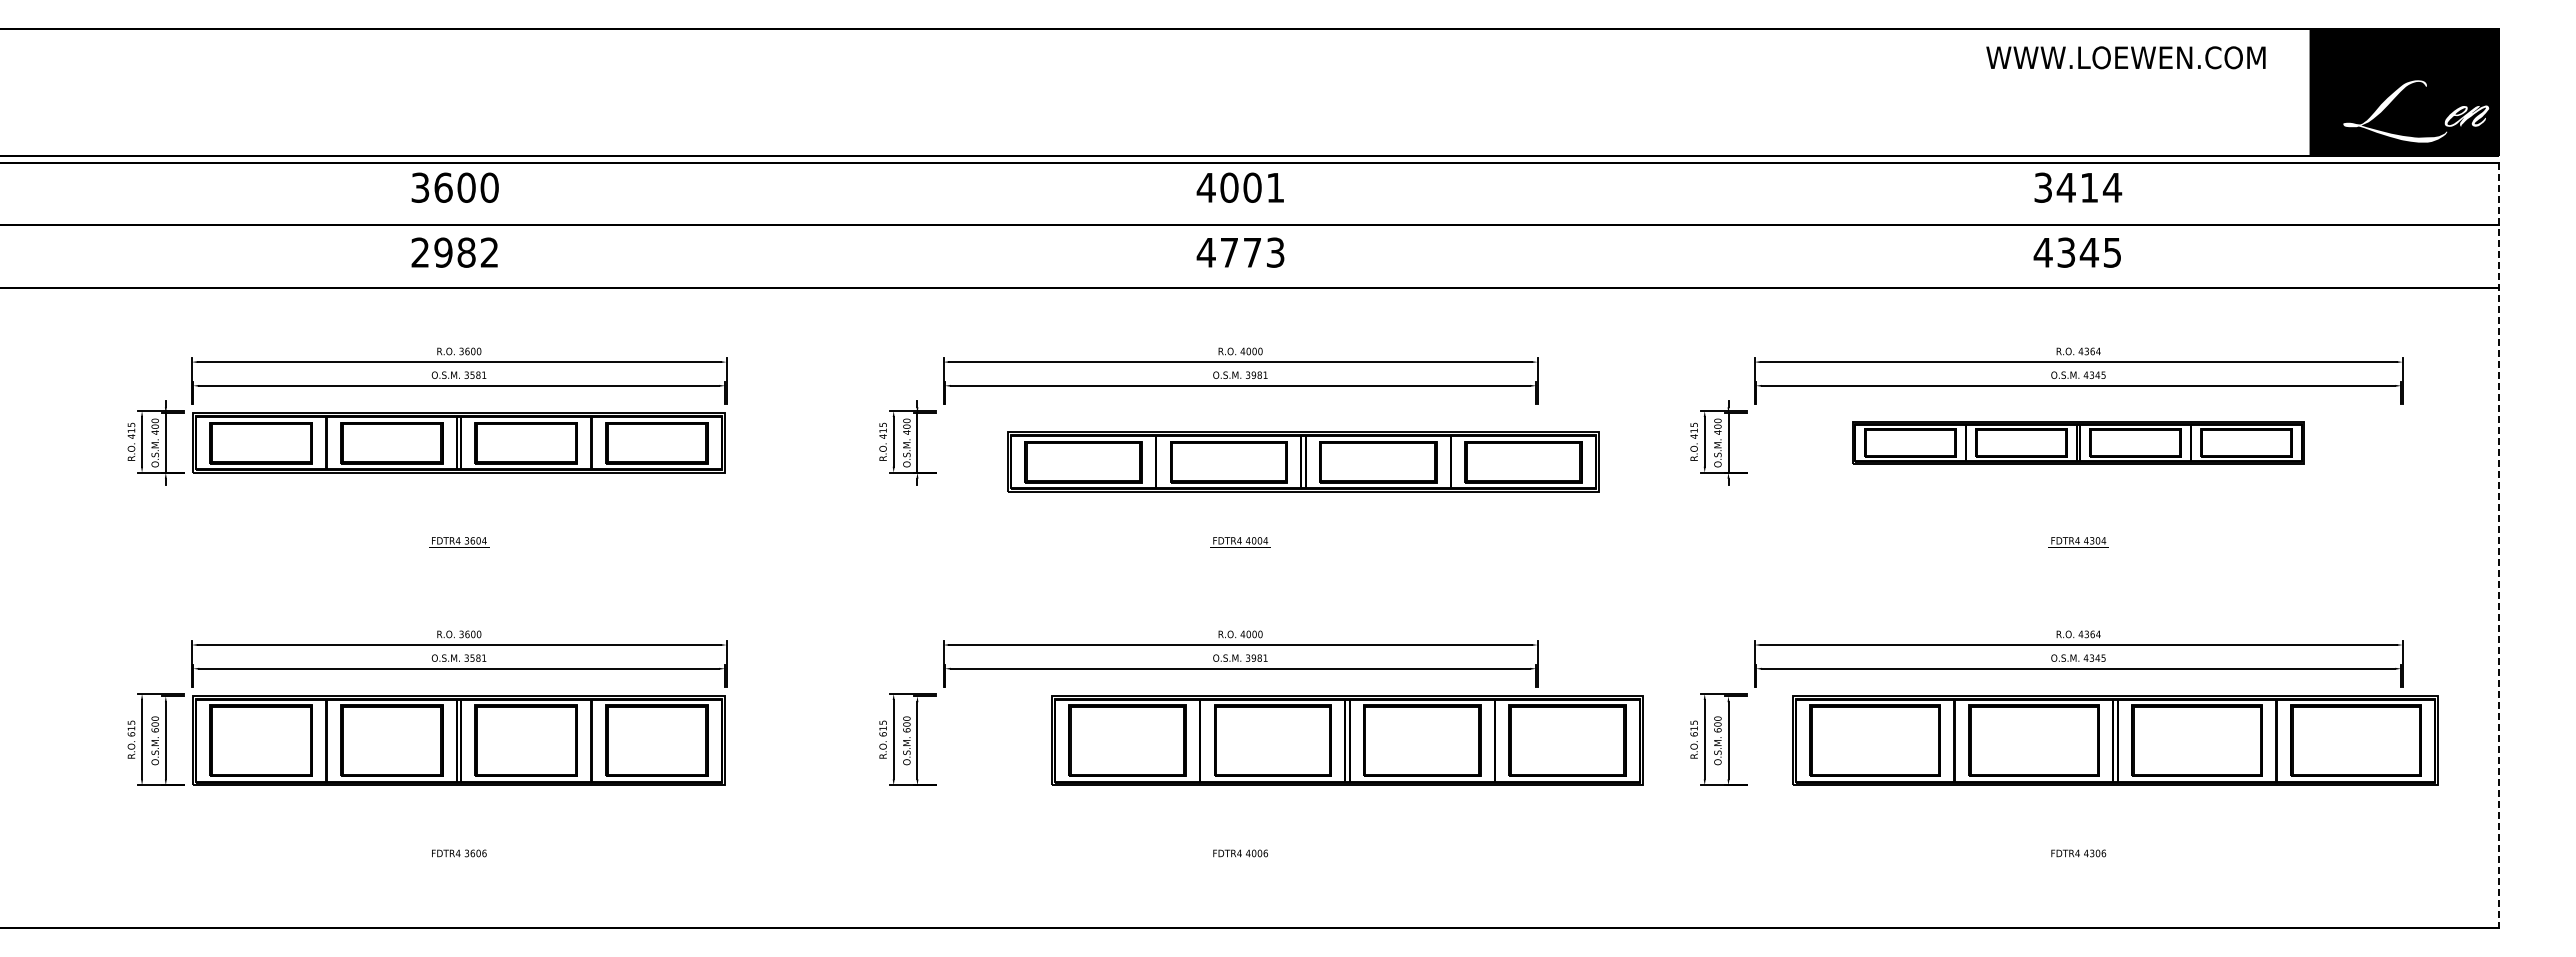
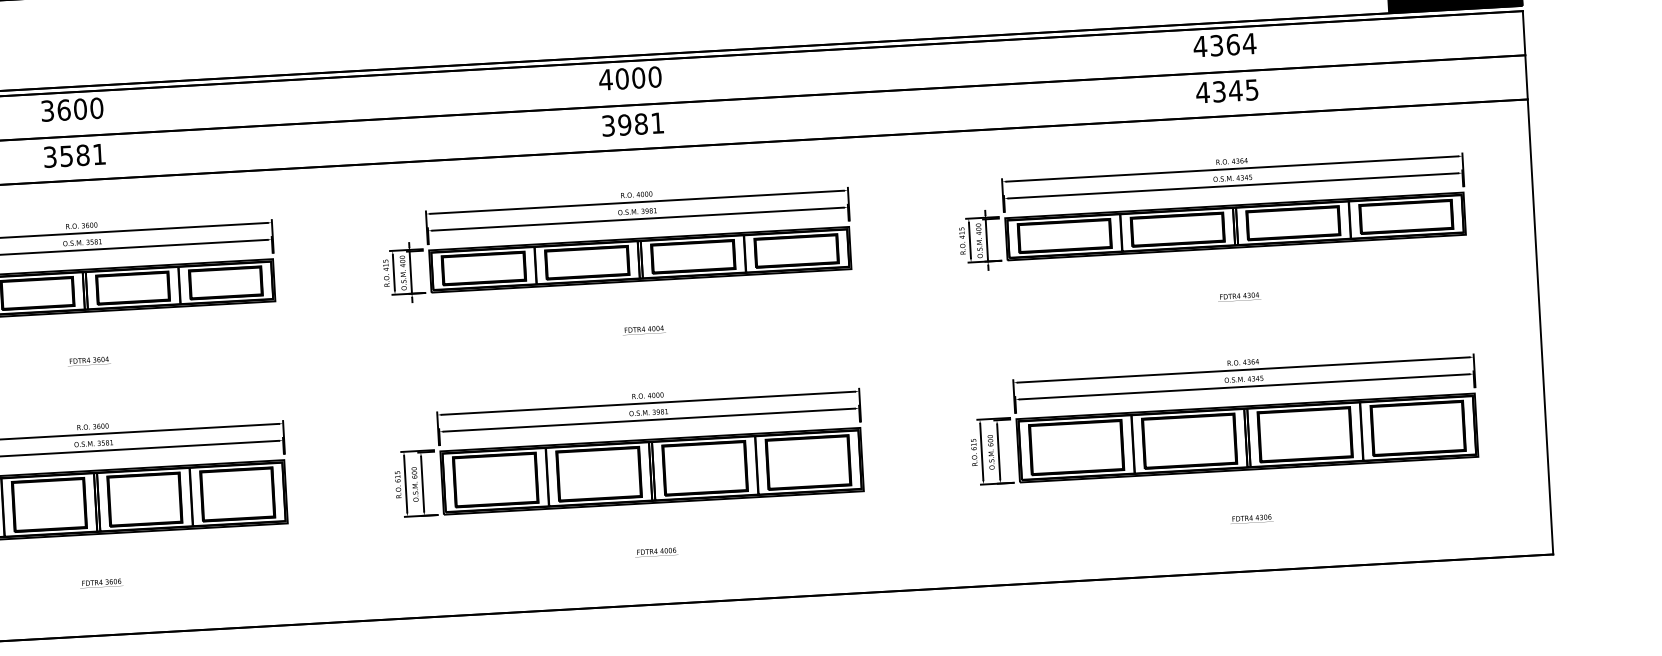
text: (1275, 187) -> (654, 76), 4001 -> 4000
text: (2065, 187) -> (1216, 45), 3414 -> 4364
text: (454, 252) -> (74, 155), 2982 -> 3581
text: (1240, 252) -> (632, 124), 4773 -> 3981
part: (2078, 442) -> (1235, 226), size x1.43
part: (1303, 461) -> (640, 259), moved
line: (2498, 546) -> (1537, 283), dashed -> solid
part: (1347, 740) -> (652, 471), moved
part: (2115, 740) -> (1247, 437), moved

